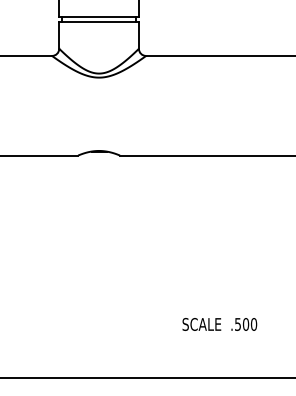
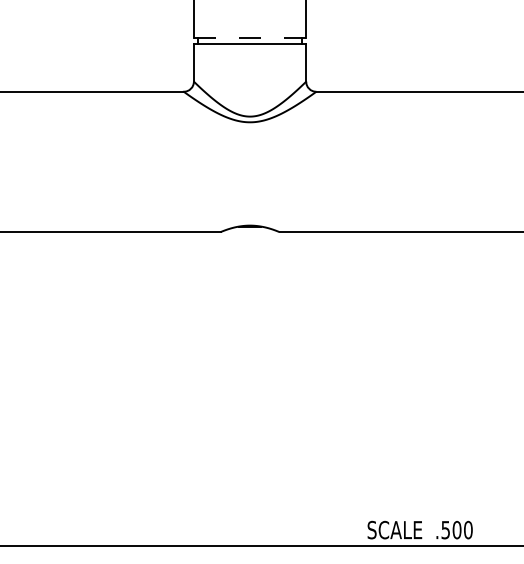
line: (98, 17) -> (249, 37), solid -> dashed
text: (219, 324) -> (419, 529), moved

